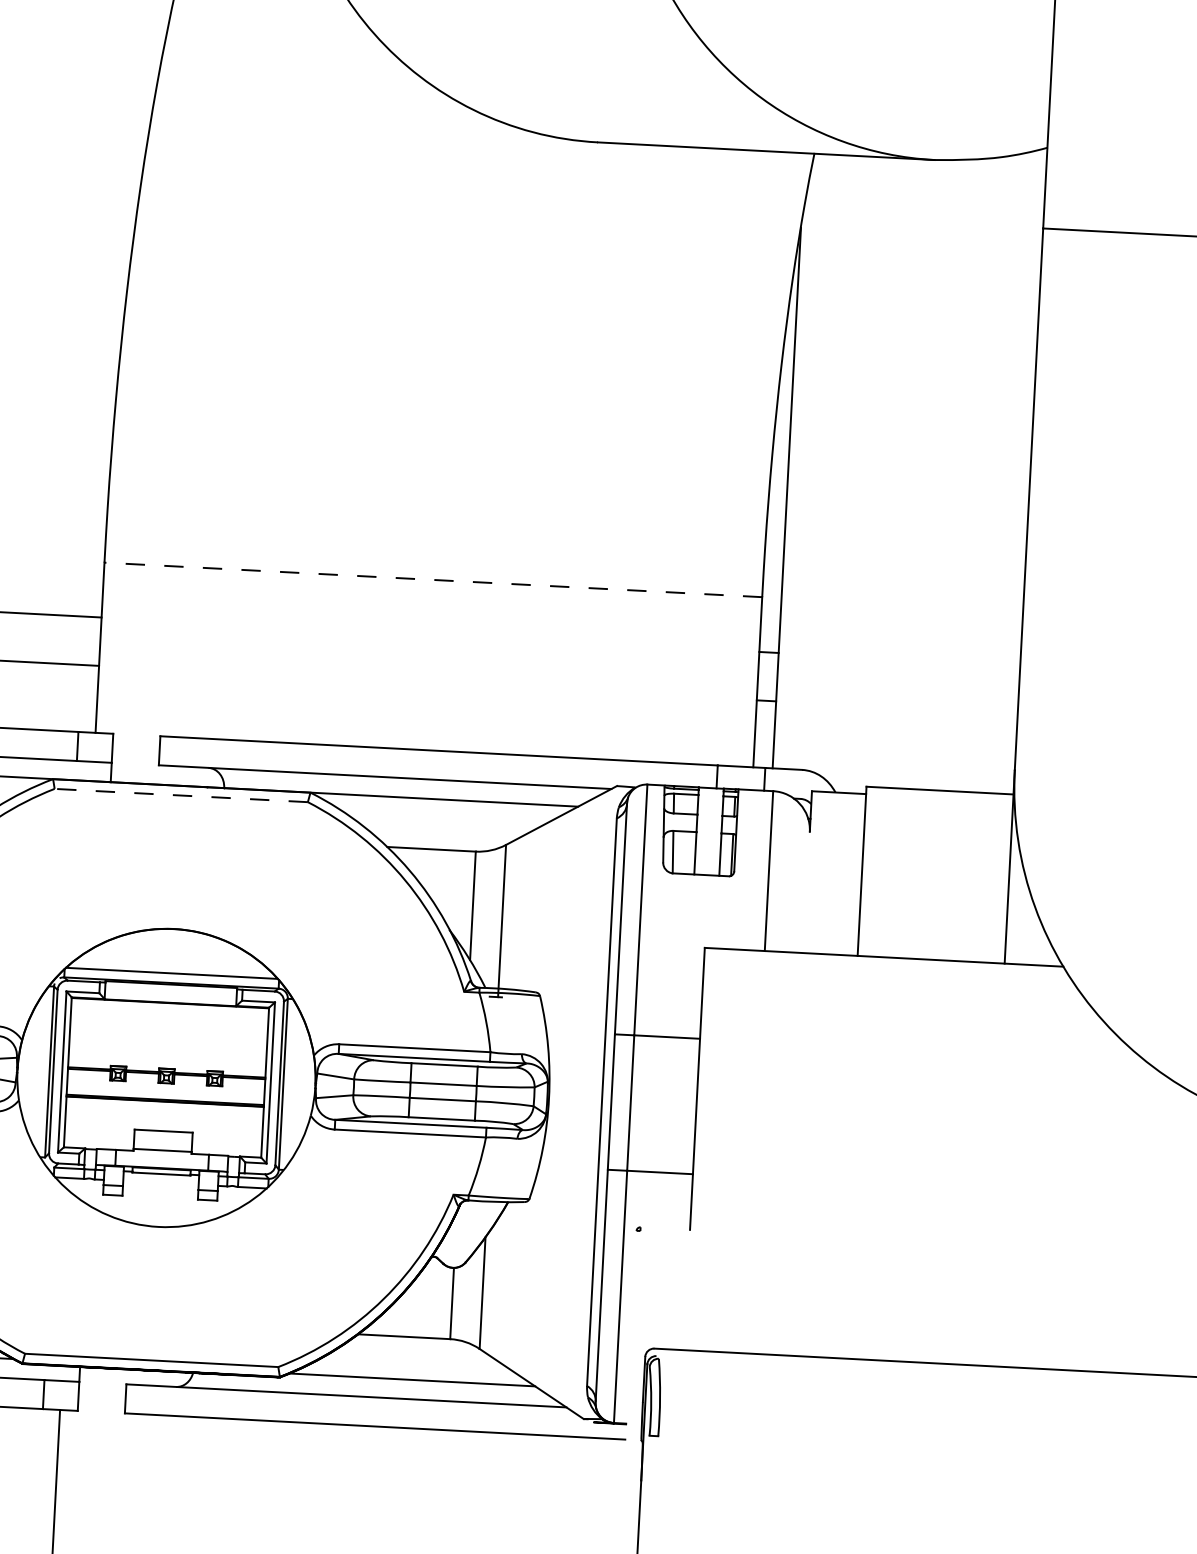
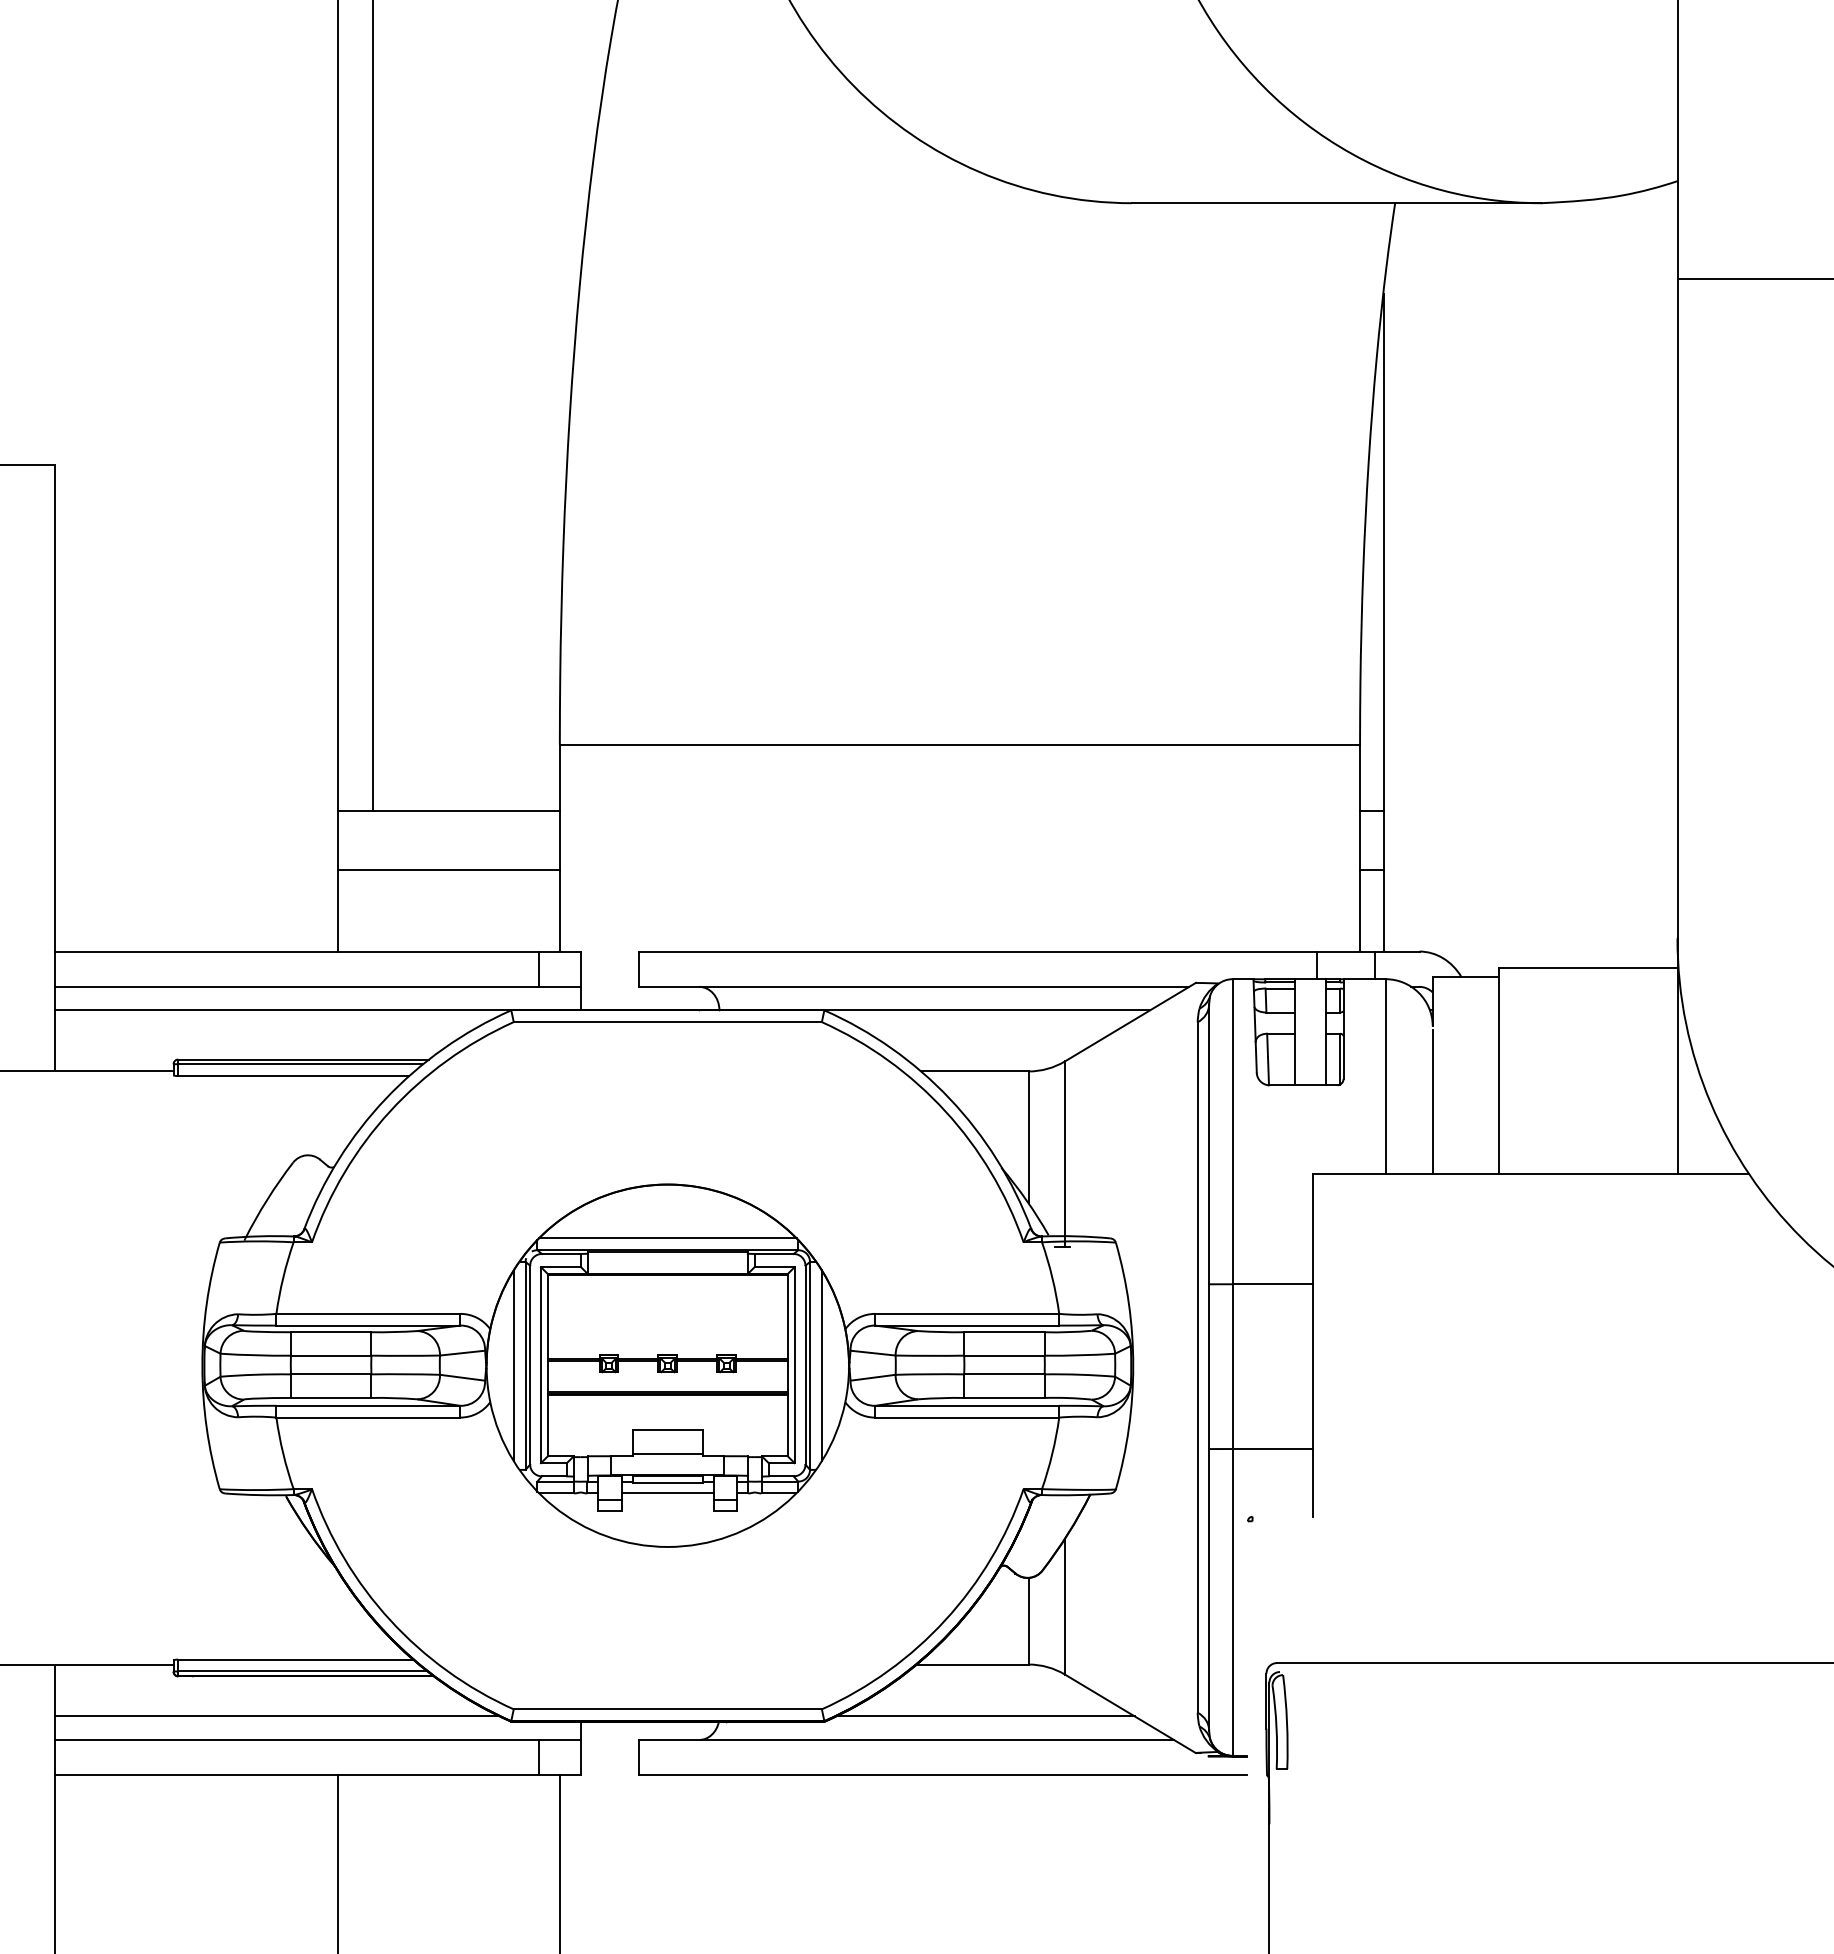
line: (432, 579) -> (959, 744), dashed -> solid
line: (181, 795) -> (667, 1022), dashed -> solid
line: (806, 893) -> (1432, 1101), added
line: (39, 1071) -> (513, 1365), added
line: (292, 1084) -> (821, 1365), added
line: (160, 1182) -> (667, 1493), added

